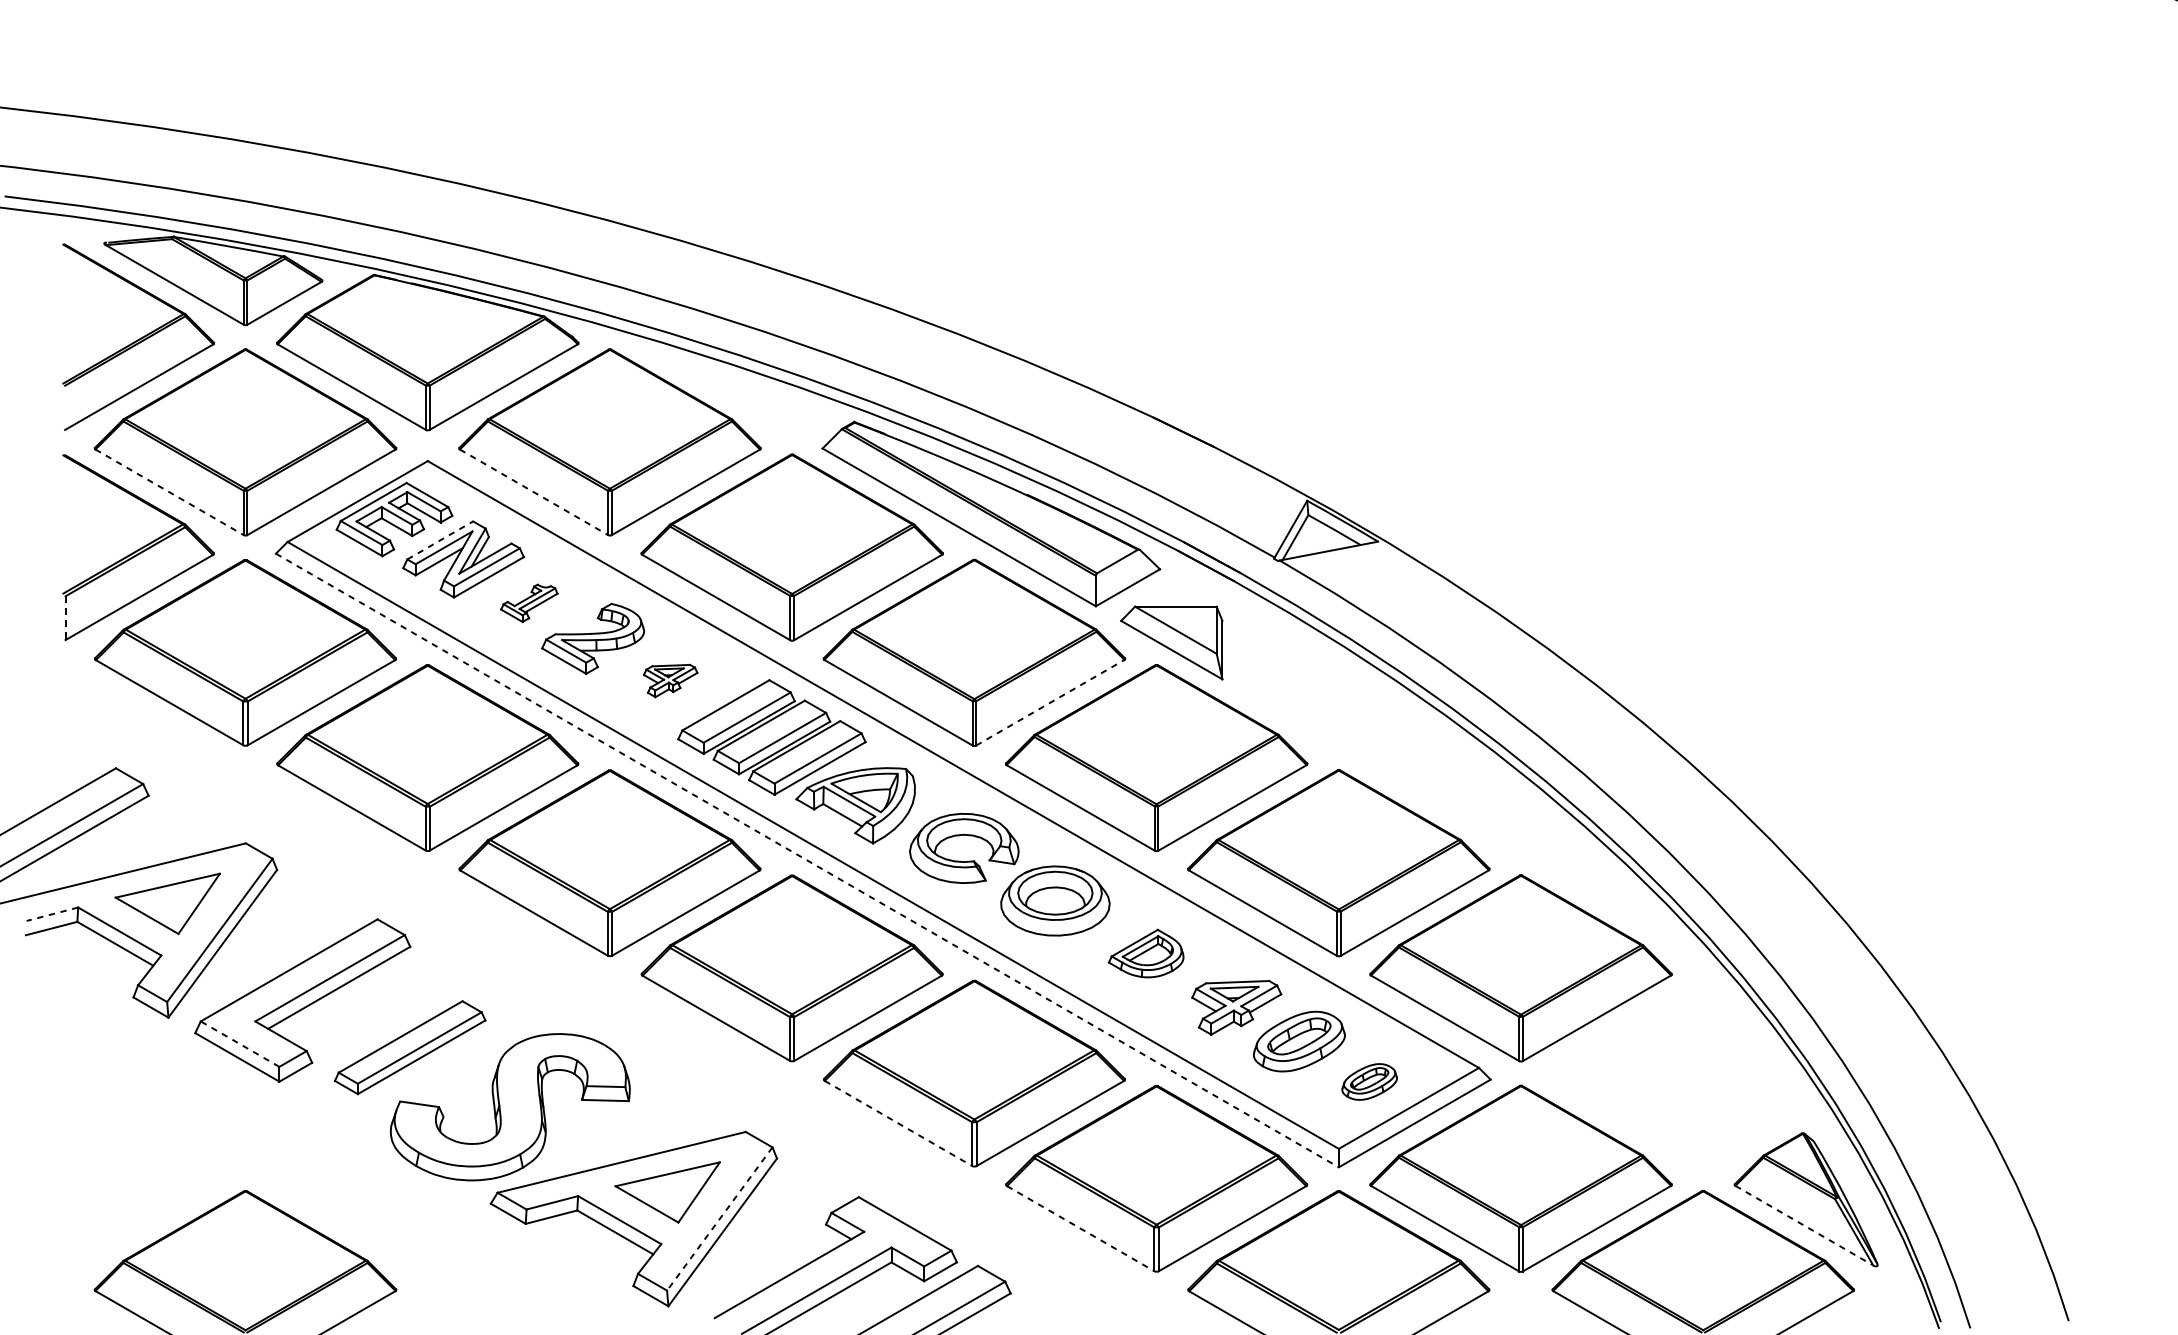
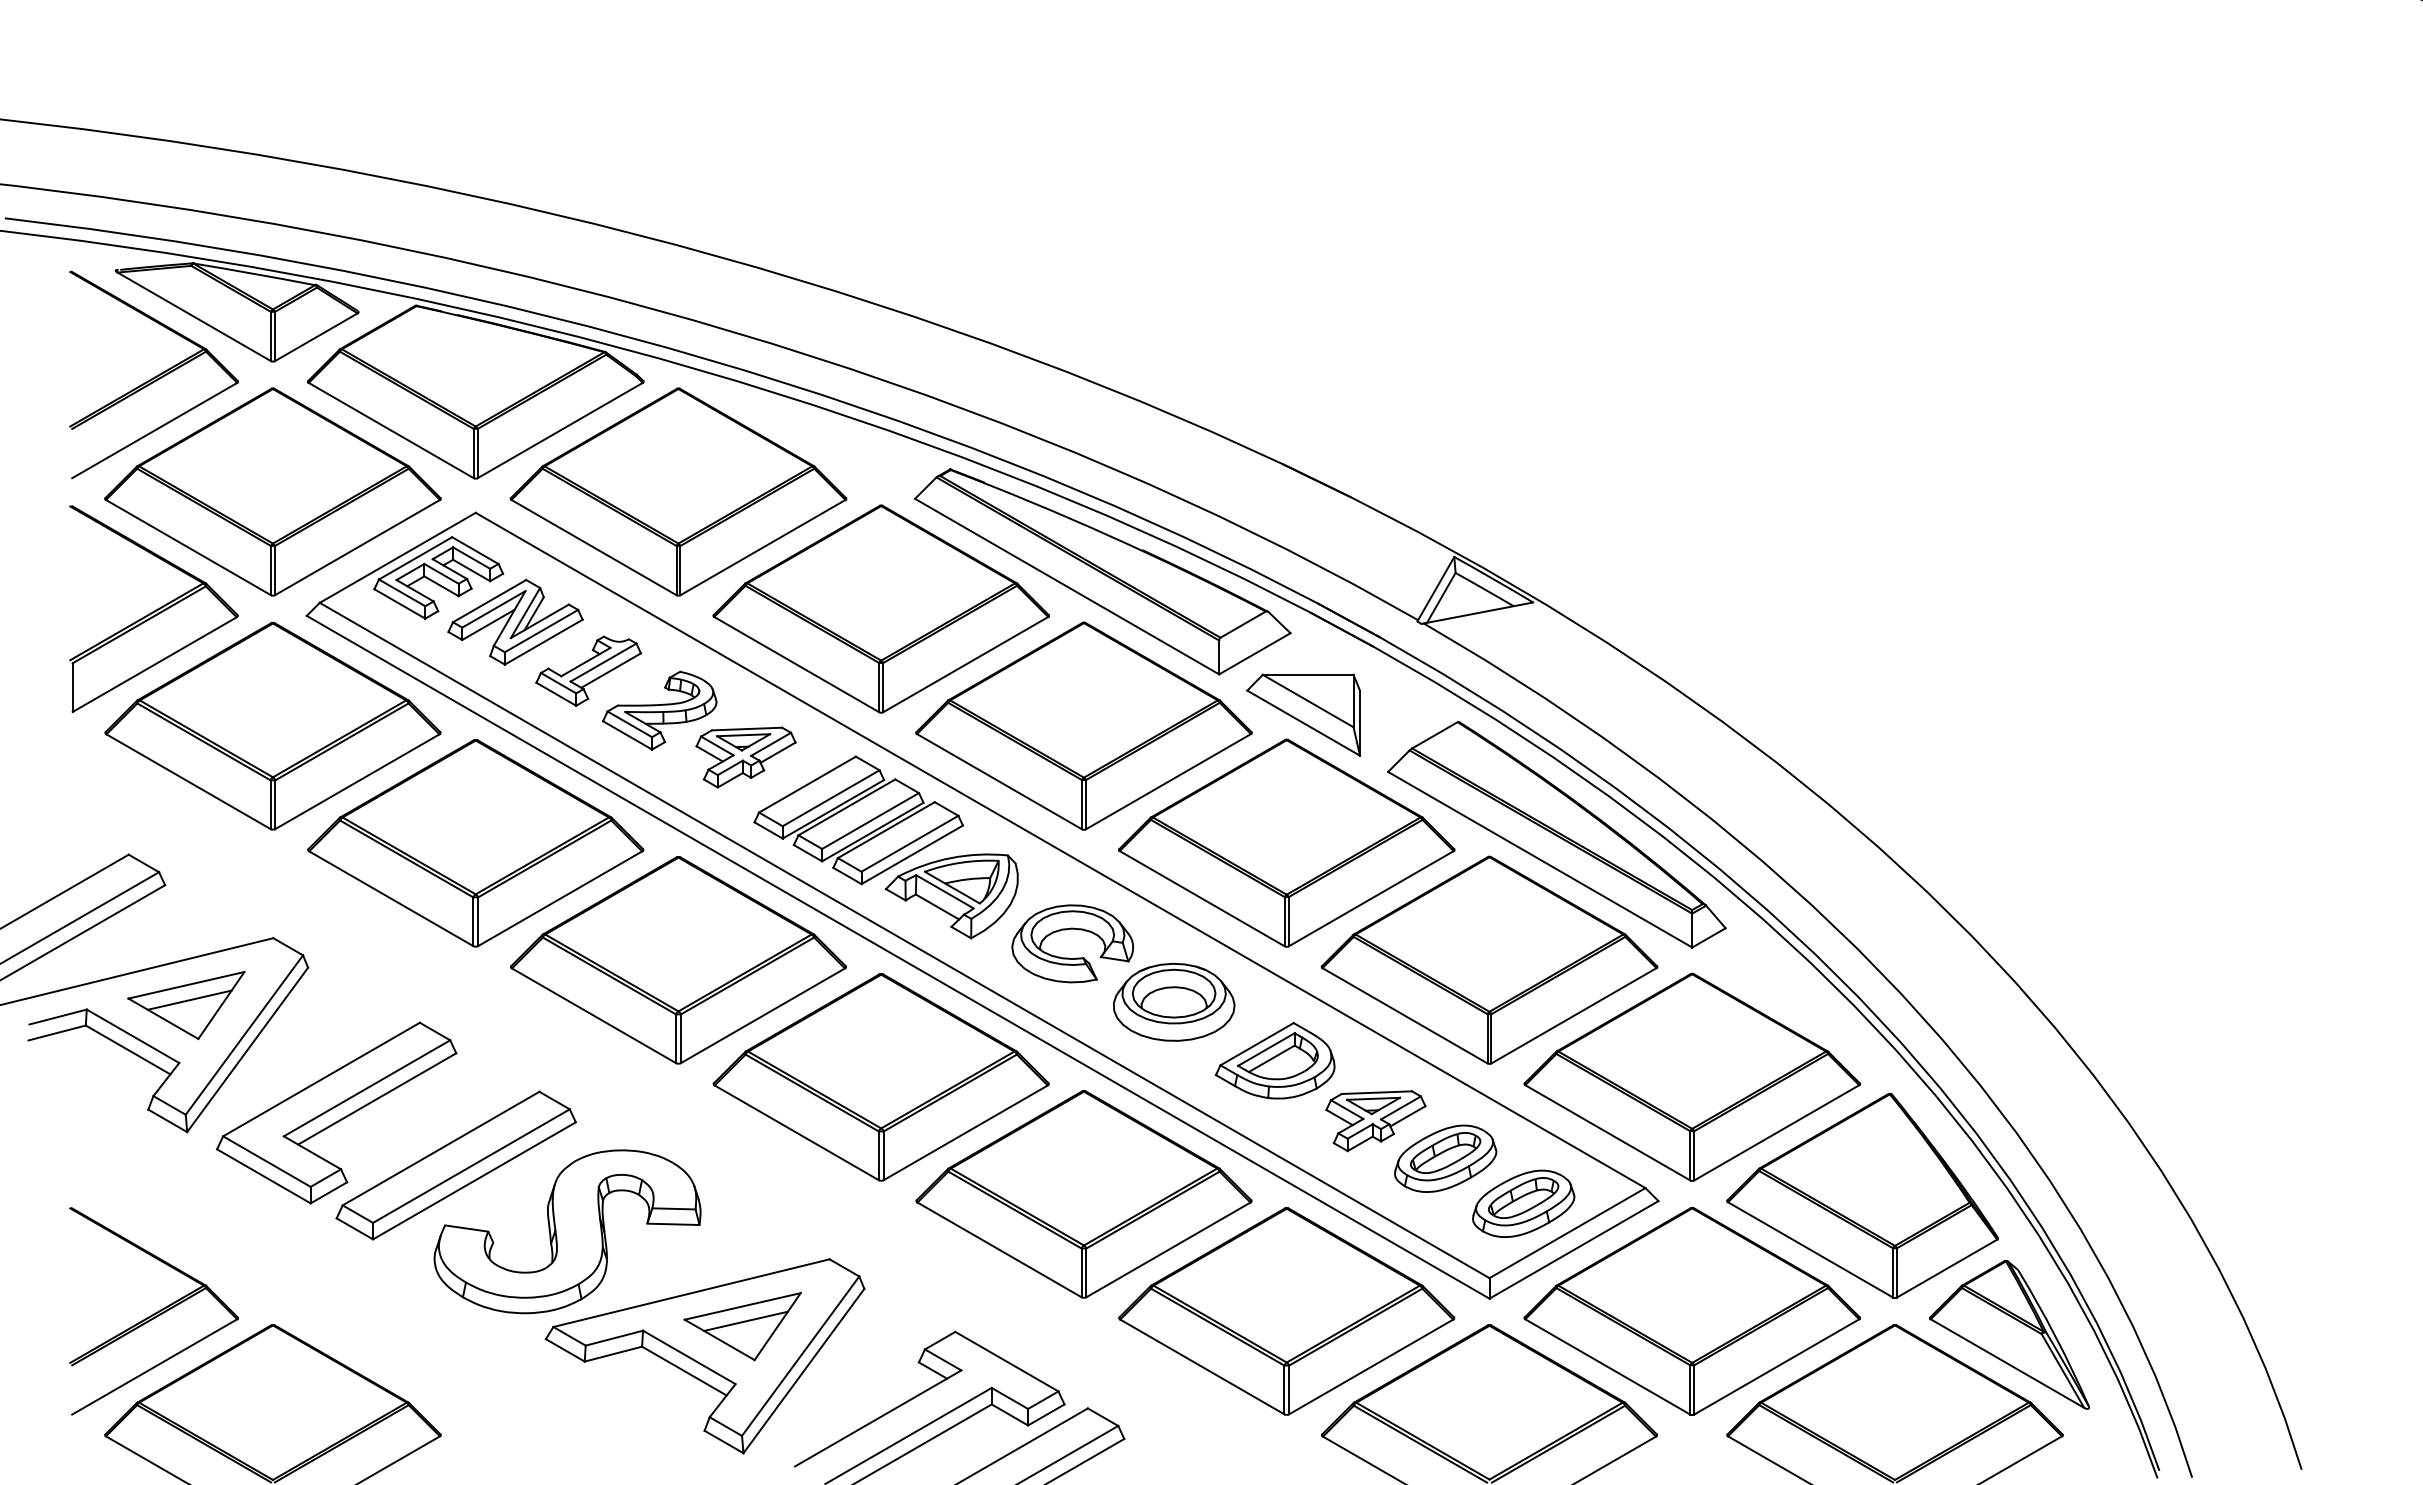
line: (169, 492) -> (188, 547), dashed -> solid
line: (534, 492) -> (594, 547), dashed -> solid
line: (441, 539) -> (490, 600), dashed -> solid
part: (529, 602) -> (588, 670), size x1.67
line: (65, 618) -> (72, 688), dashed -> solid
part: (670, 680) -> (745, 757), size x1.67
line: (1050, 702) -> (1168, 781), dashed -> solid
part: (1399, 750) -> (1556, 834), added
line: (807, 860) -> (898, 957), dashed -> solid
line: (170, 898) -> (189, 999), added
line: (52, 914) -> (58, 1017), dashed -> solid
part: (1145, 953) -> (1274, 1060), size x1.43
line: (239, 1044) -> (266, 1161), dashed -> solid
part: (409, 1047) -> (455, 1165), size x1.43
part: (1674, 1074) -> (1862, 1195), added
part: (1369, 1081) -> (1523, 1203), size x1.67
line: (898, 1123) -> (999, 1249), dashed -> solid
part: (138, 1178) -> (153, 1311), added
line: (670, 1186) -> (745, 1320), added
line: (719, 1219) -> (800, 1356), dashed -> solid
line: (1804, 1225) -> (2007, 1363), dashed -> solid
line: (1080, 1228) -> (1202, 1366), dashed -> solid

